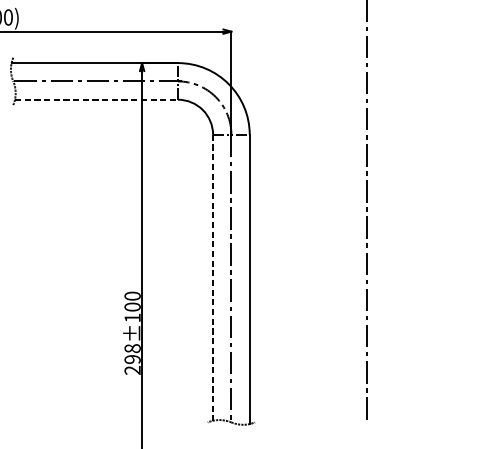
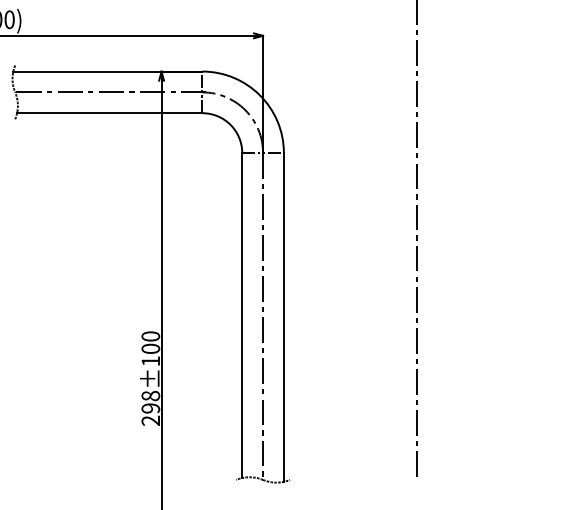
line: (96, 99) -> (109, 113), dashed -> solid
line: (213, 277) -> (242, 315), dashed -> solid

